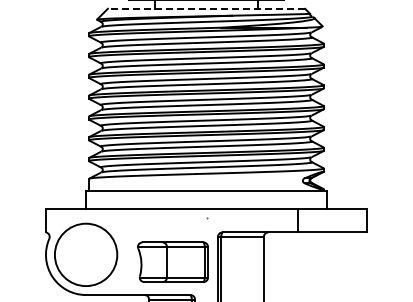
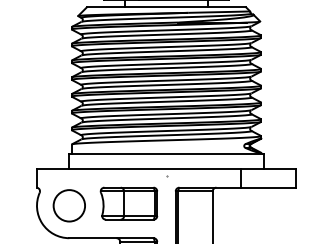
line: (206, 8) -> (166, 7), dashed -> solid
circle: (85, 254) -> (68, 205), size x0.62
part: (172, 261) -> (128, 203), moved

